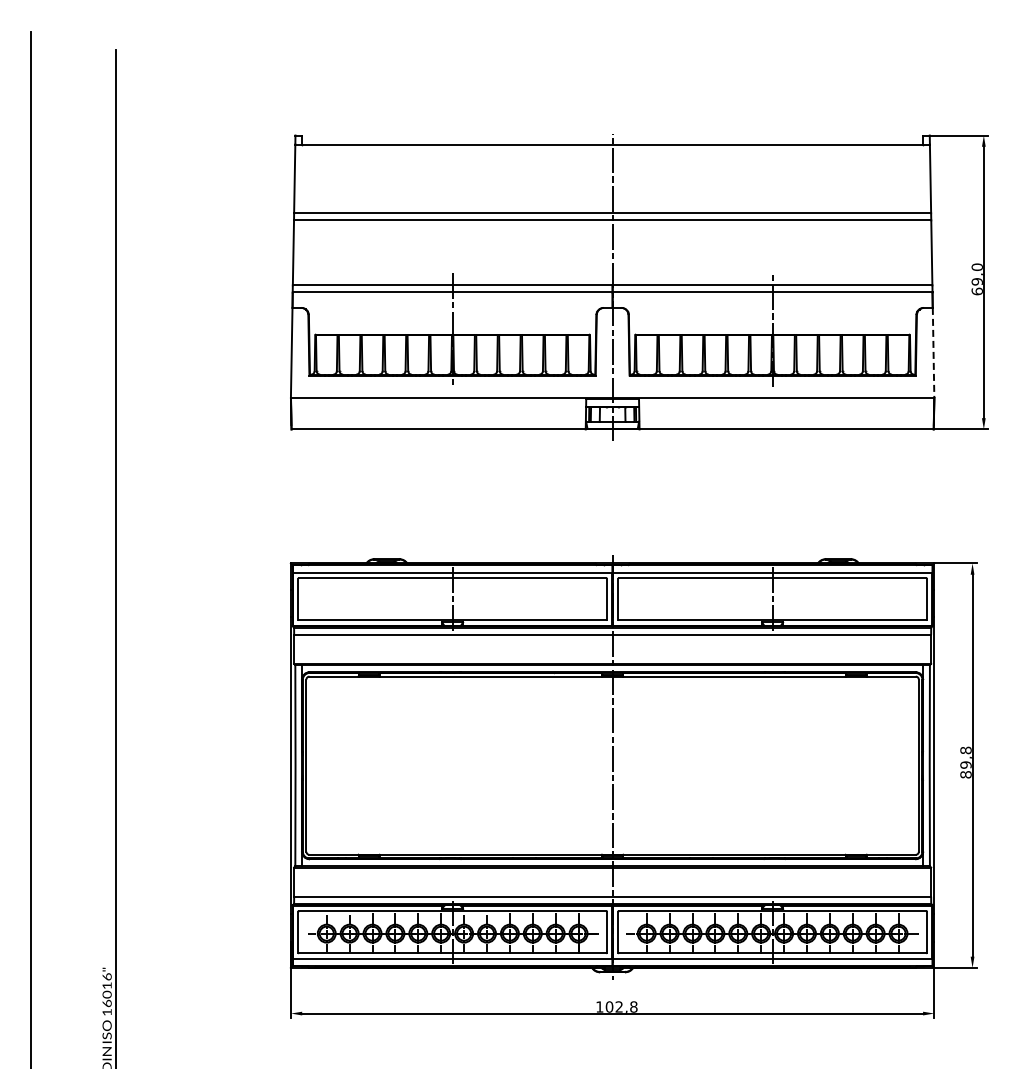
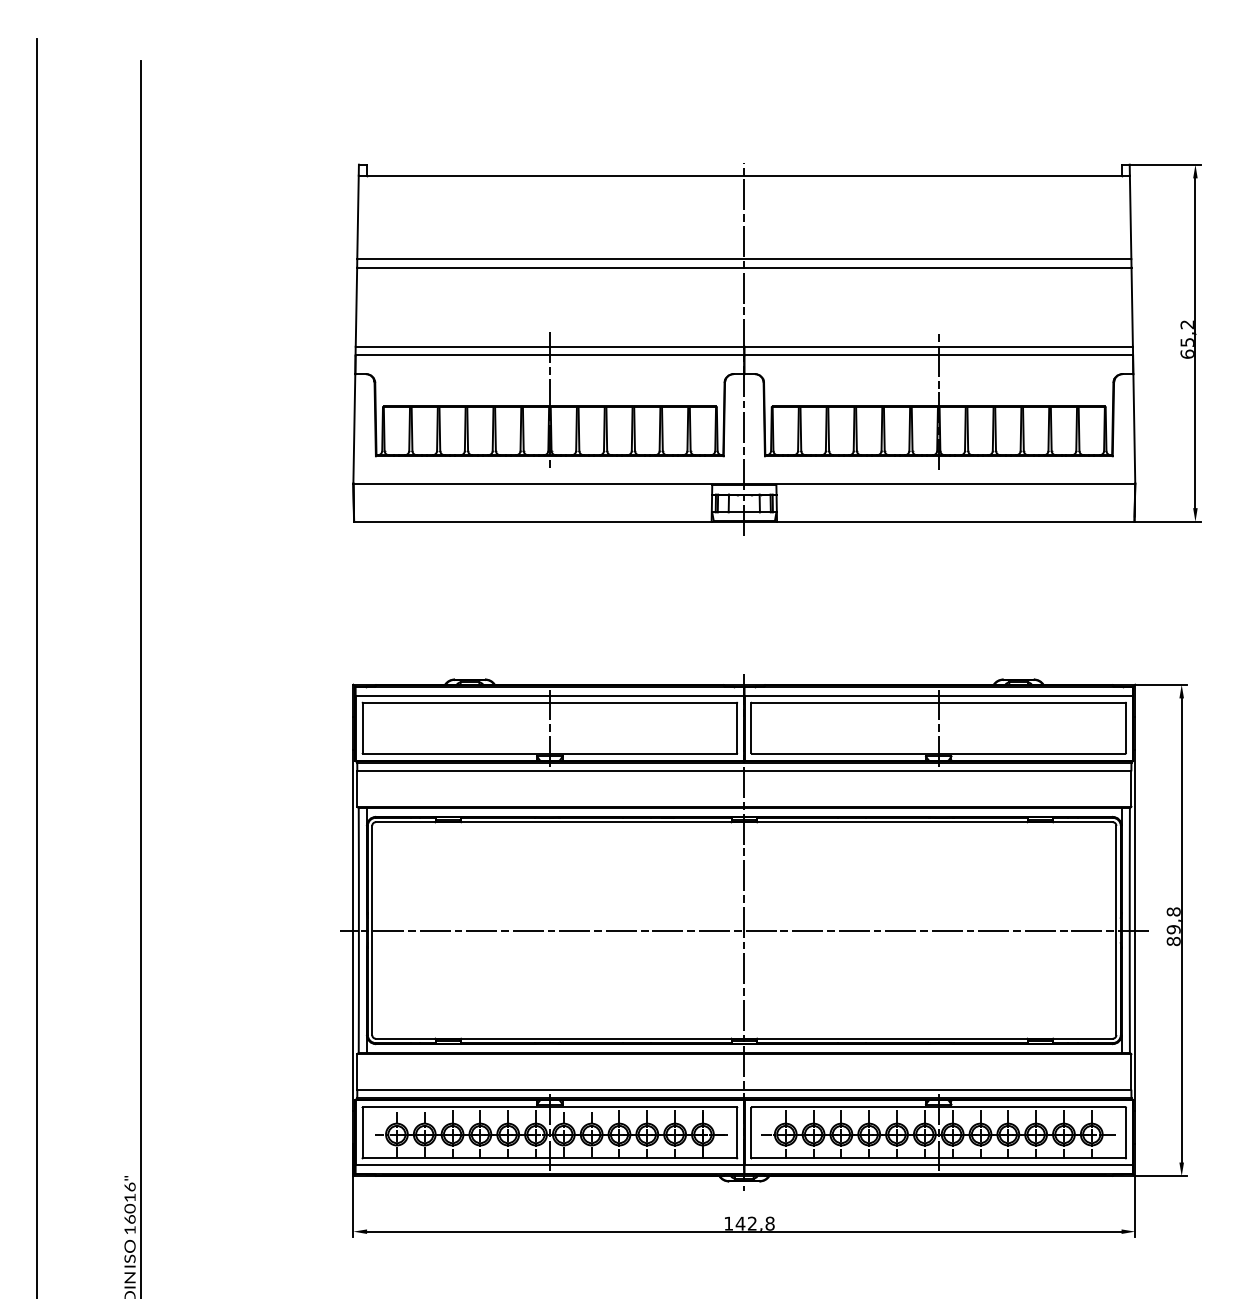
text: (976, 274) -> (1186, 333), 69,0 -> 65,2
line: (933, 353) -> (1134, 429), dashed -> solid
line: (612, 765) -> (744, 930), added
text: (609, 1006) -> (740, 1223), 102,8 -> 142,8

